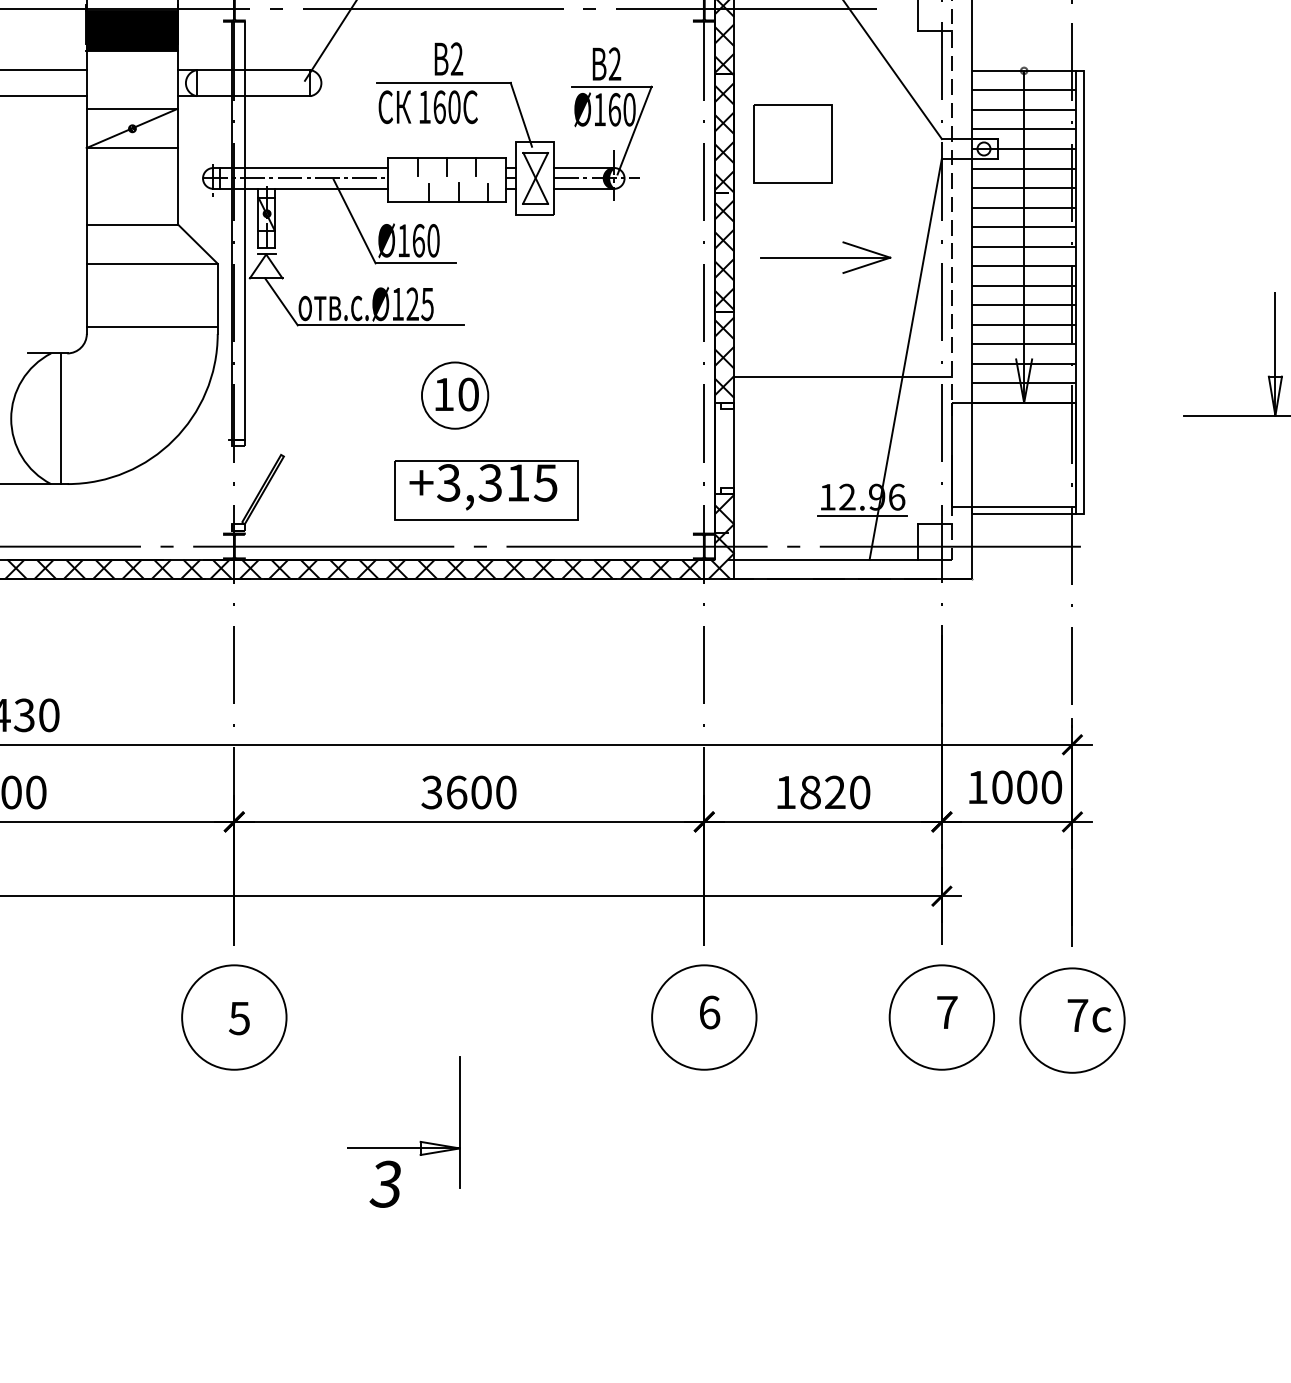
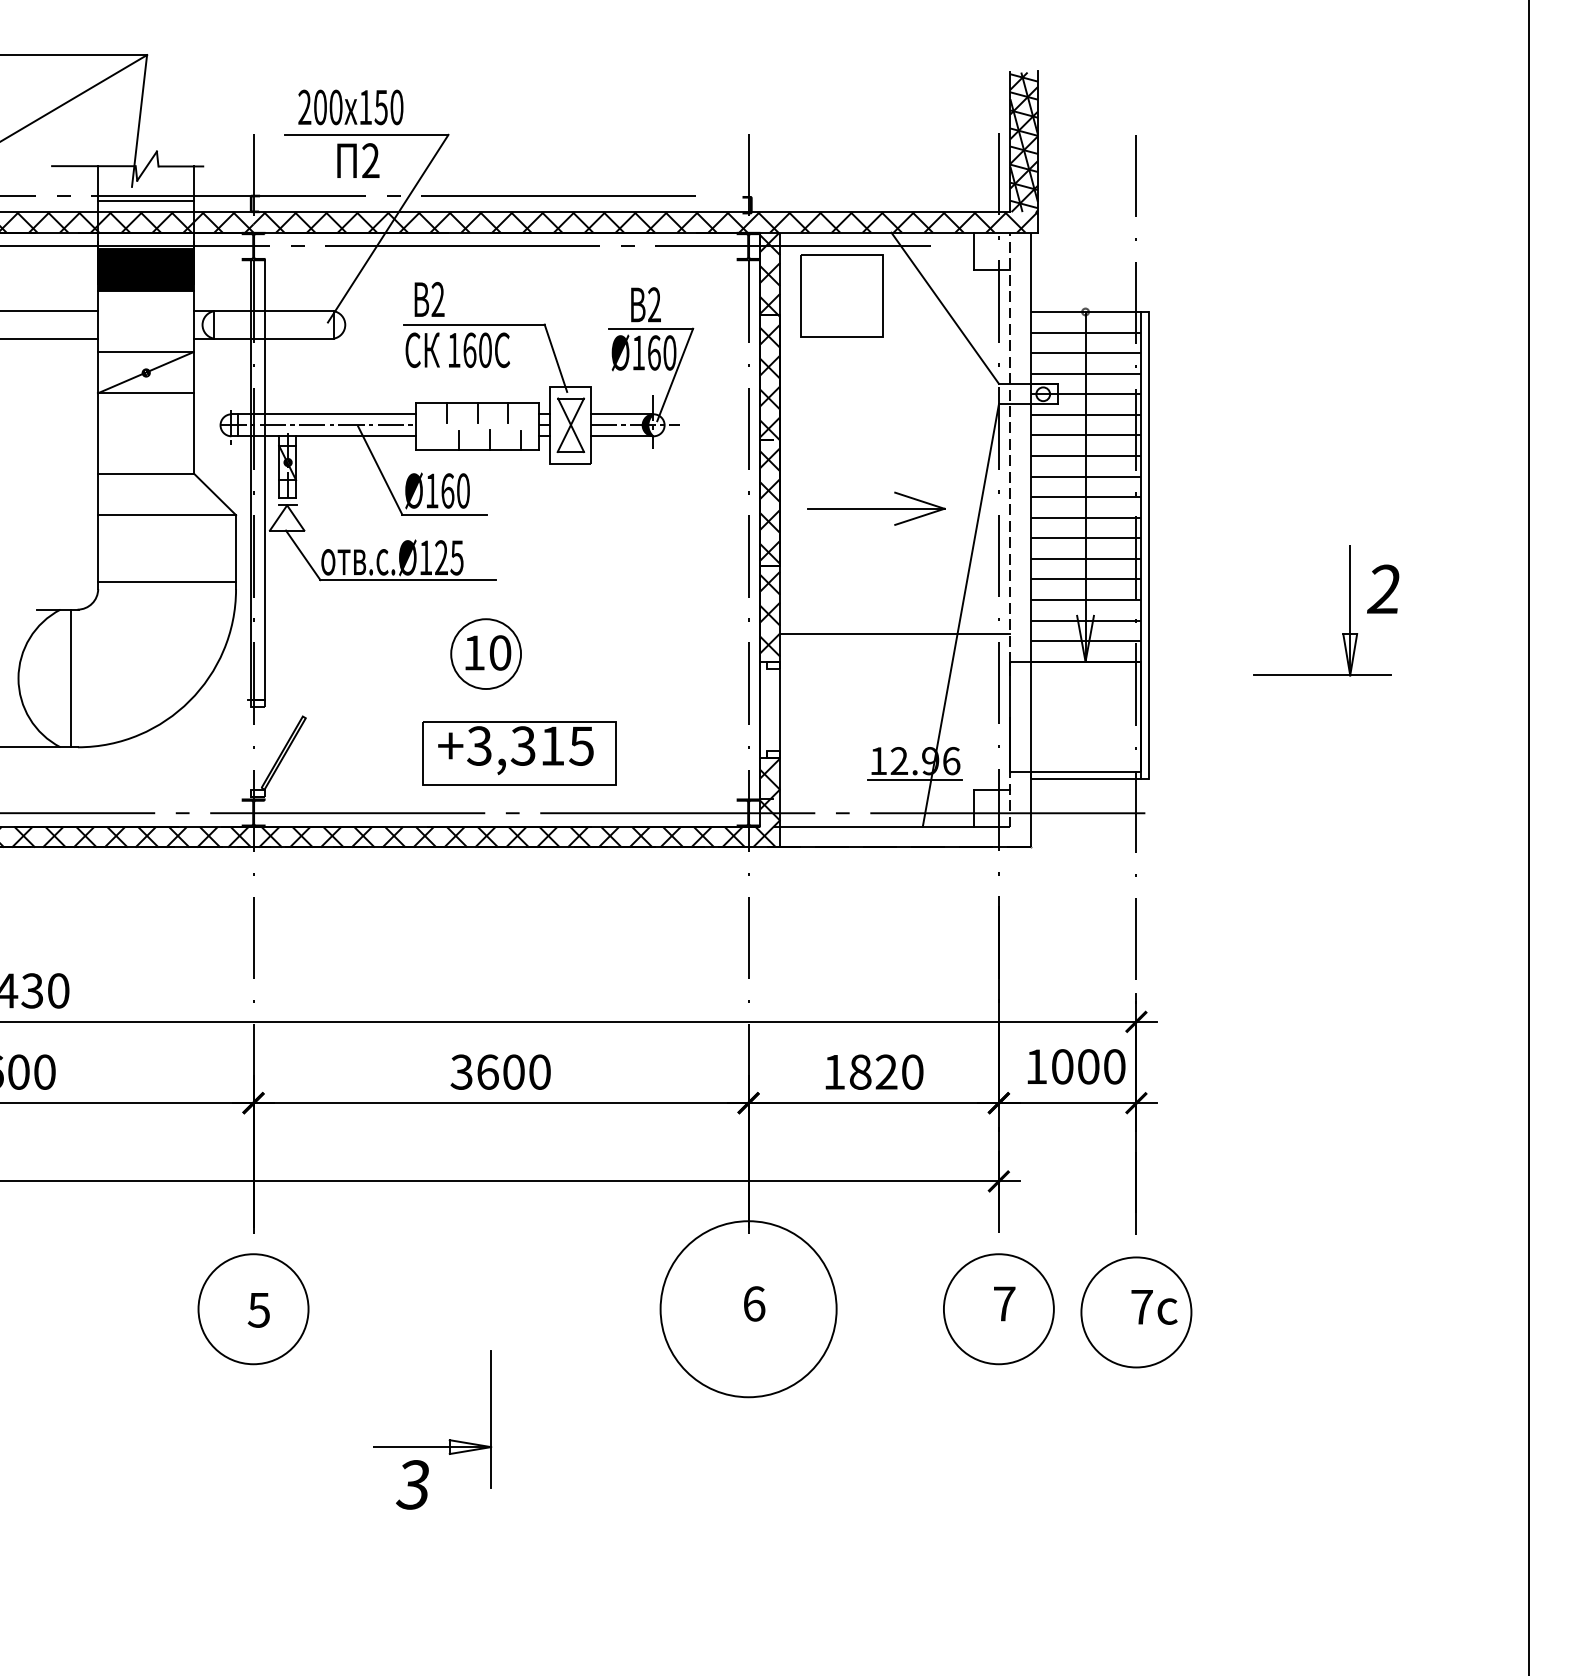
text: (448, 59) -> (429, 299), moved
part: (792, 143) -> (841, 295), moved
circle: (704, 1017) -> (748, 1309), size x1.6

